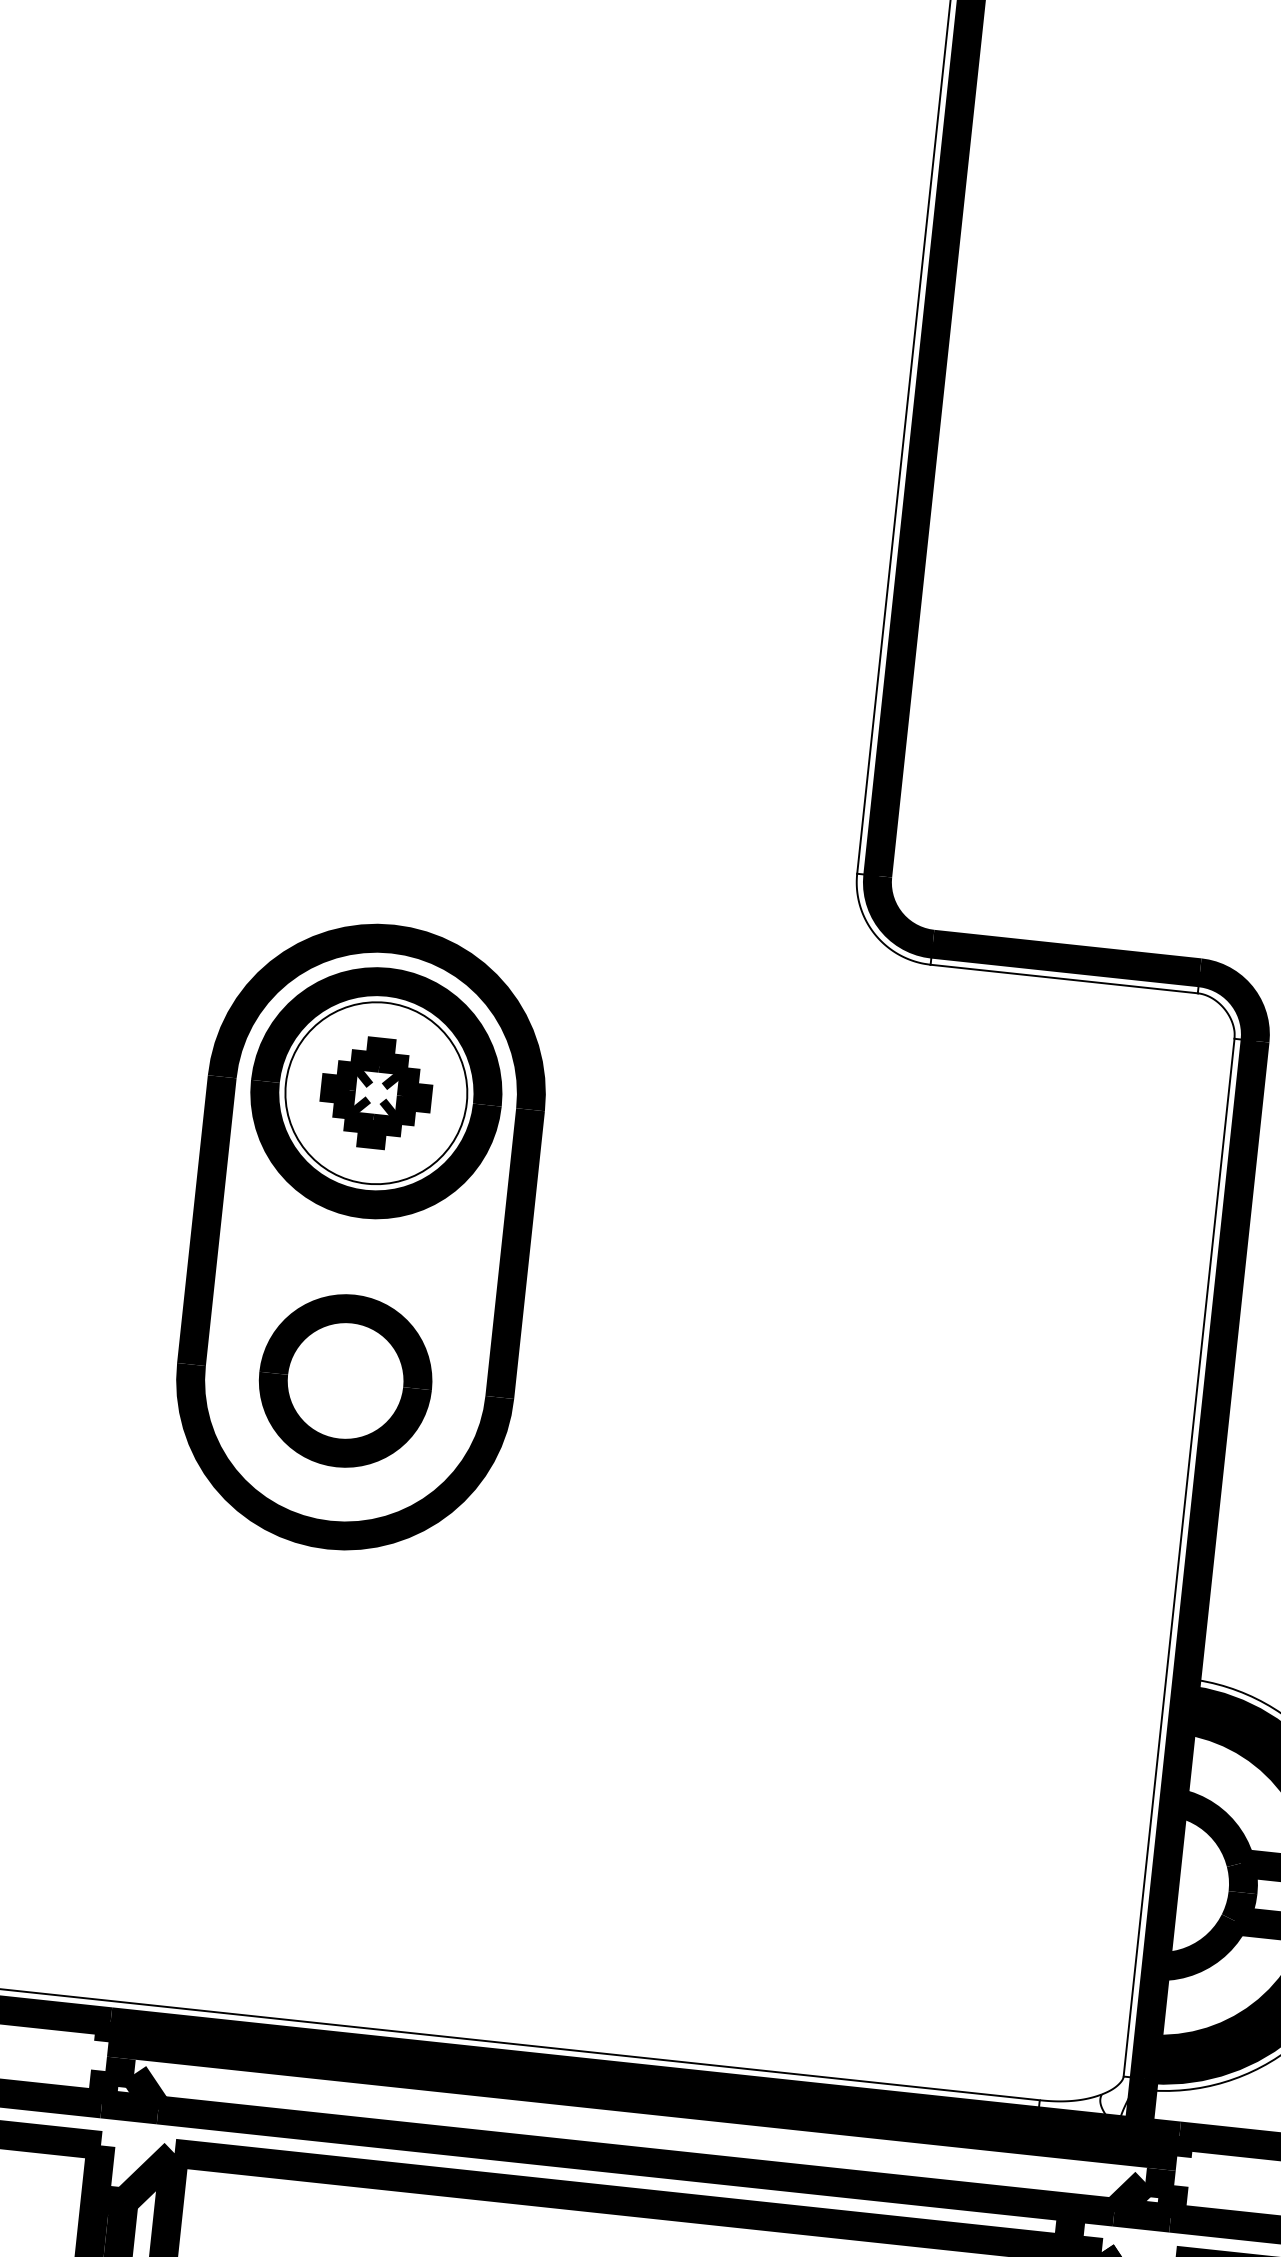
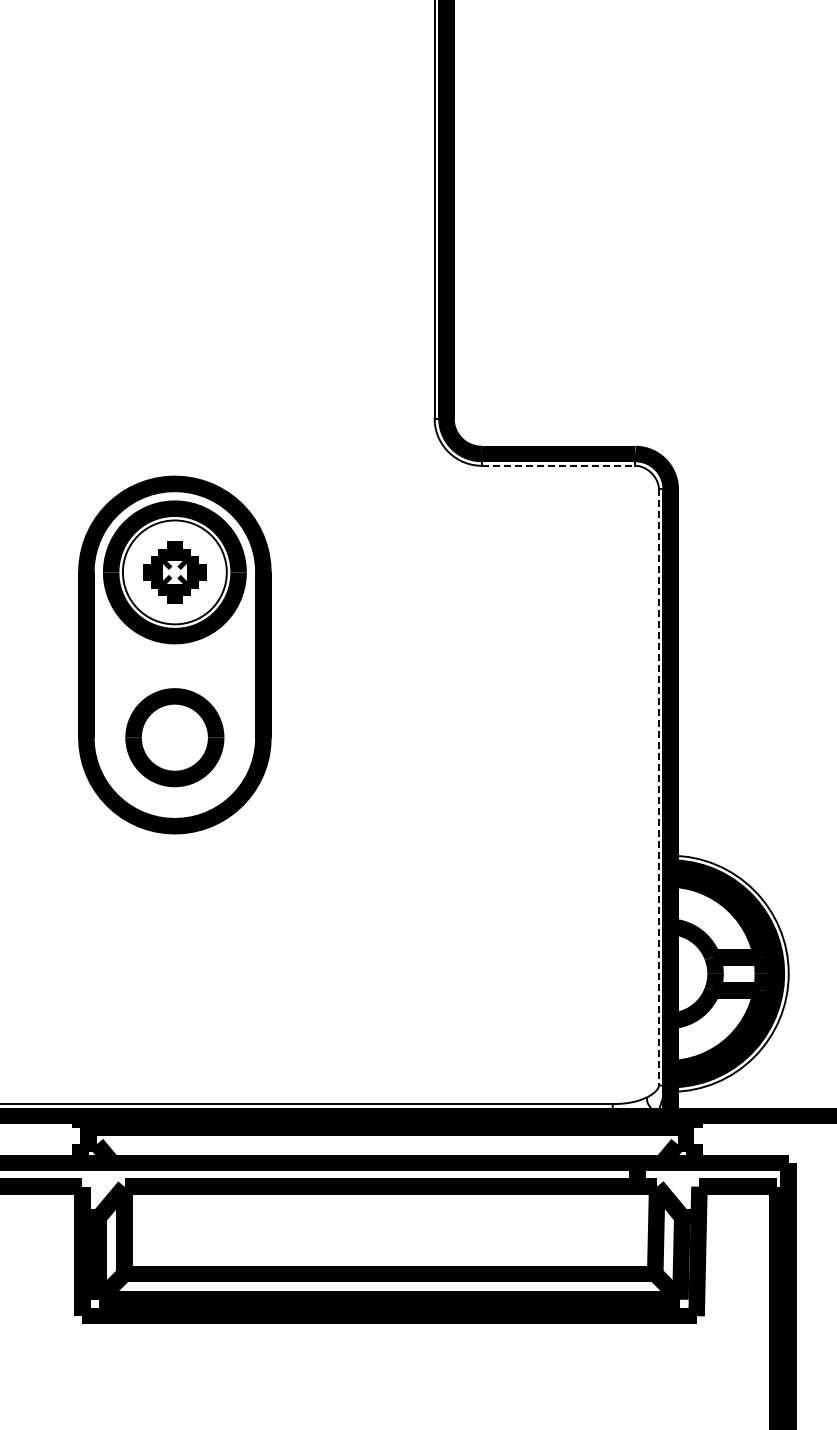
line: (1064, 978) -> (558, 465), solid -> dashed
line: (1178, 1557) -> (658, 787), solid -> dashed

